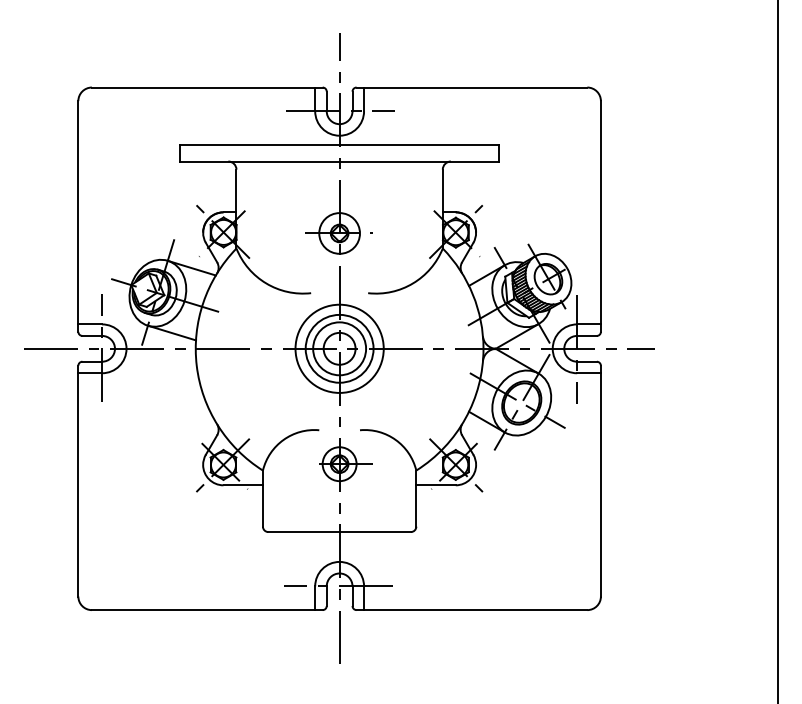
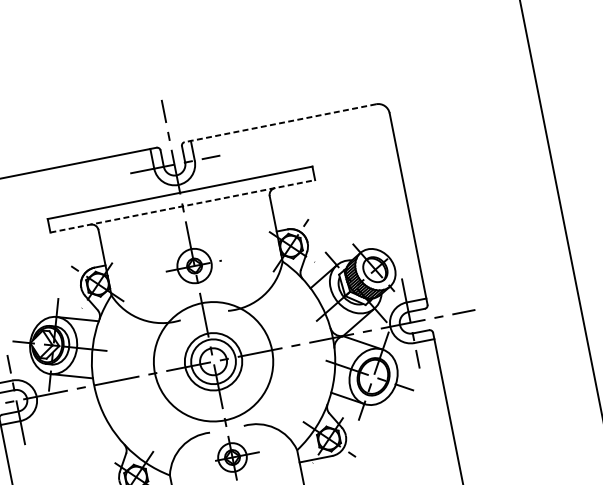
line: (471, 87) -> (280, 123), solid -> dashed
line: (340, 161) -> (183, 206), solid -> dashed
circle: (339, 348) -> (213, 361), size x1.6

